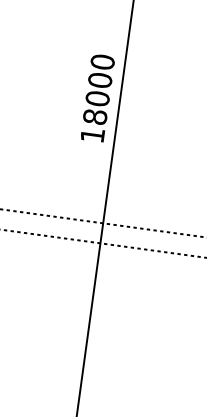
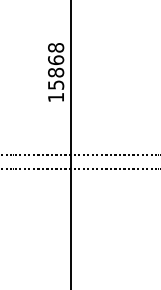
text: (99, 89) -> (56, 66), 18000 -> 15868

